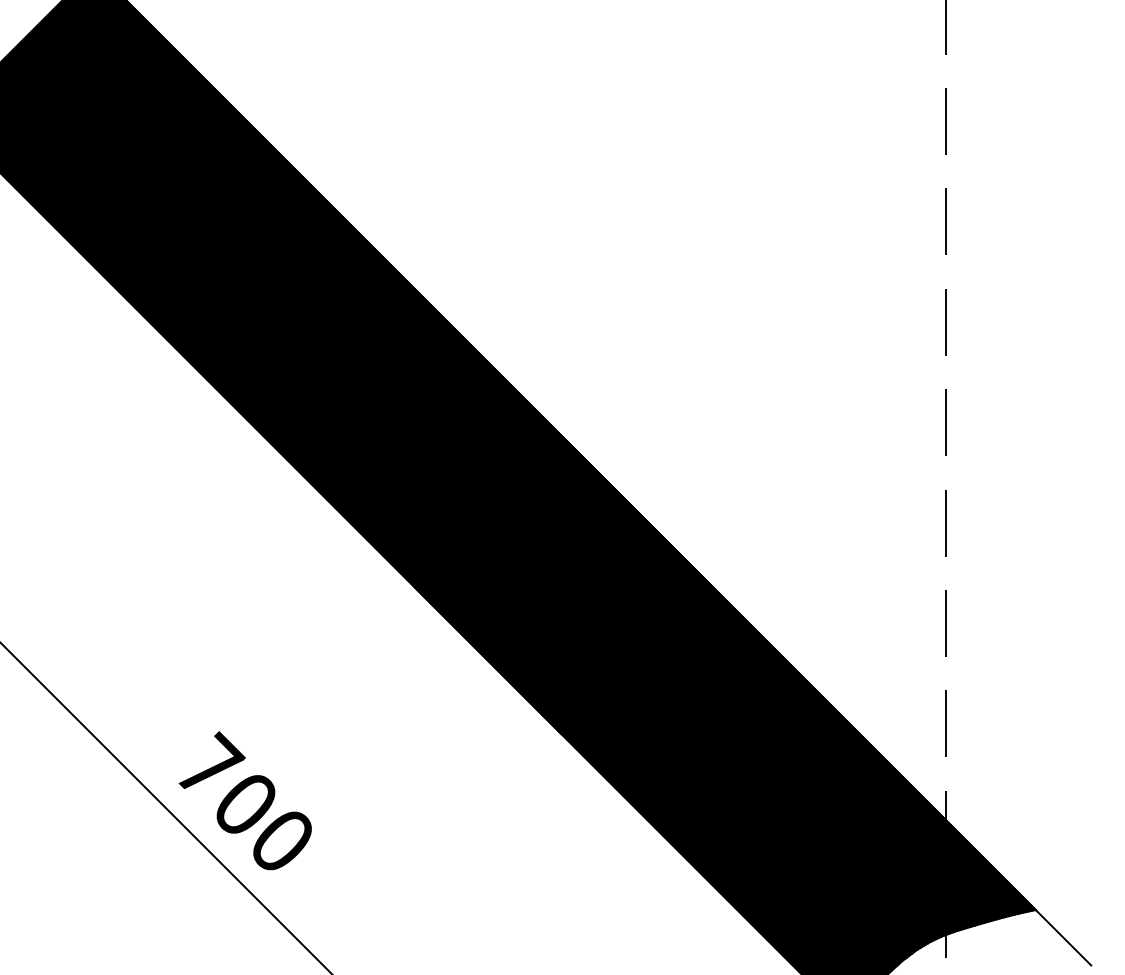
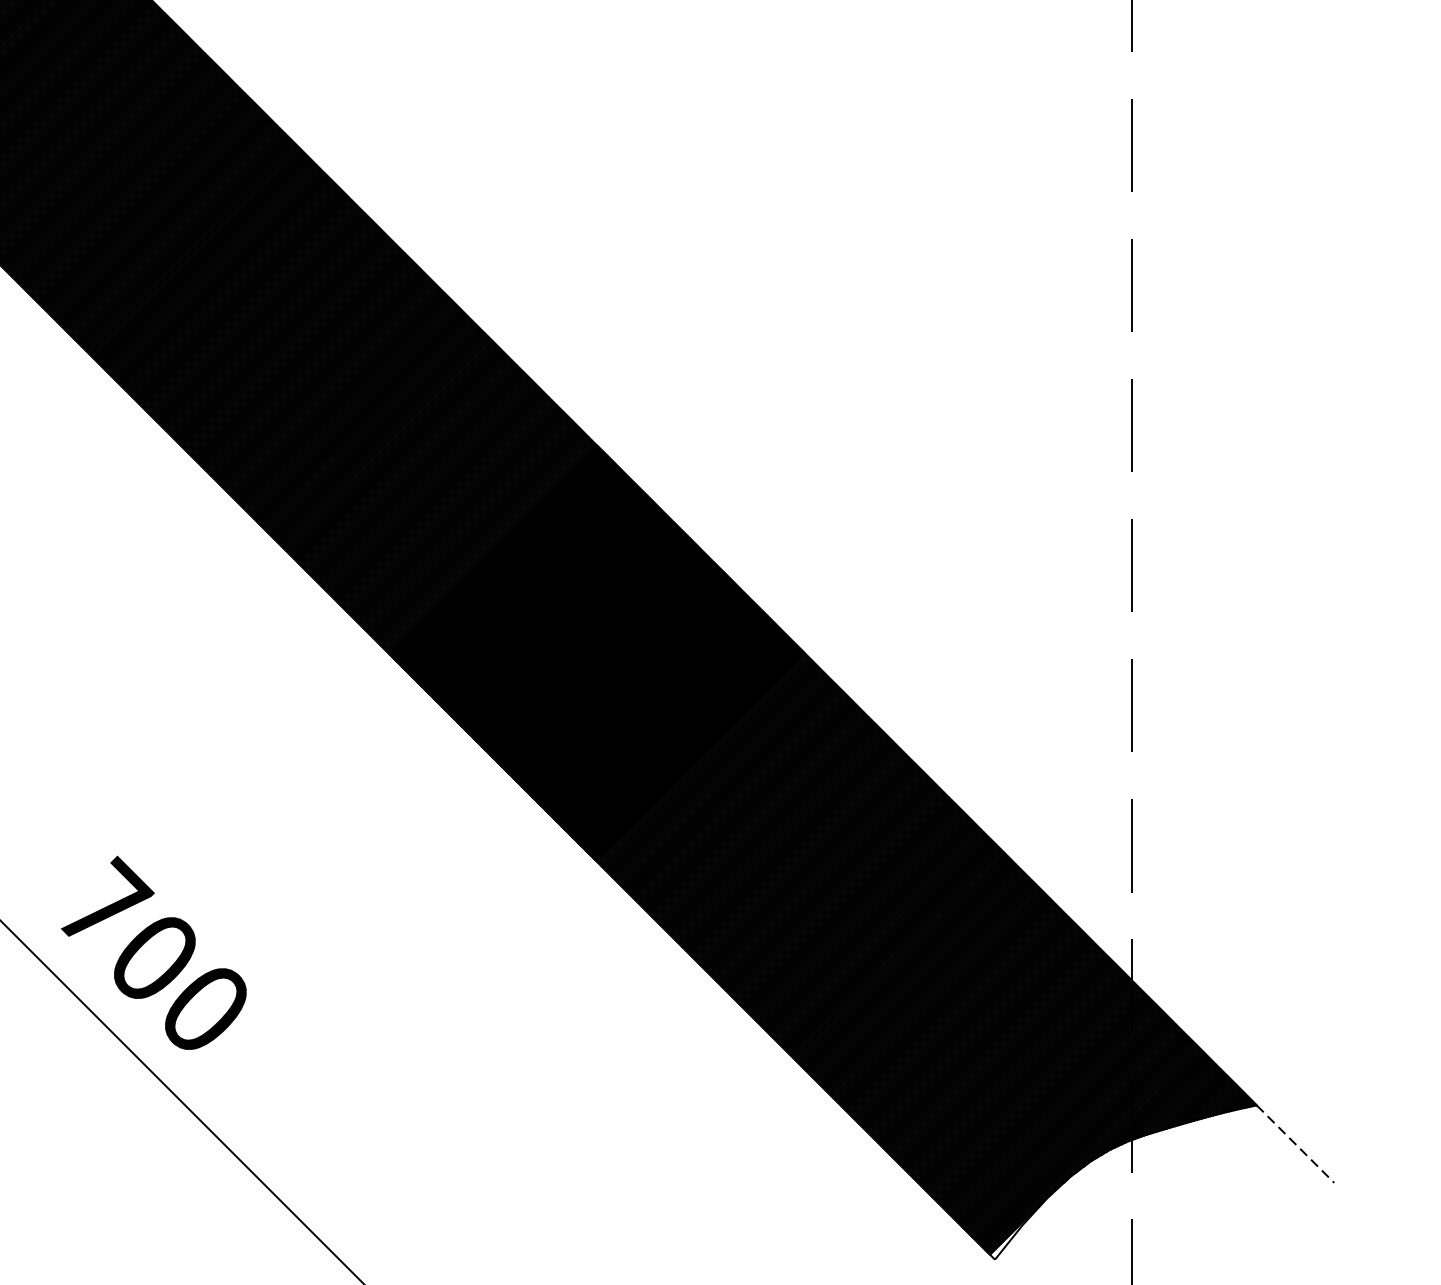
line: (1063, 938) -> (1295, 1145), solid -> dashed

